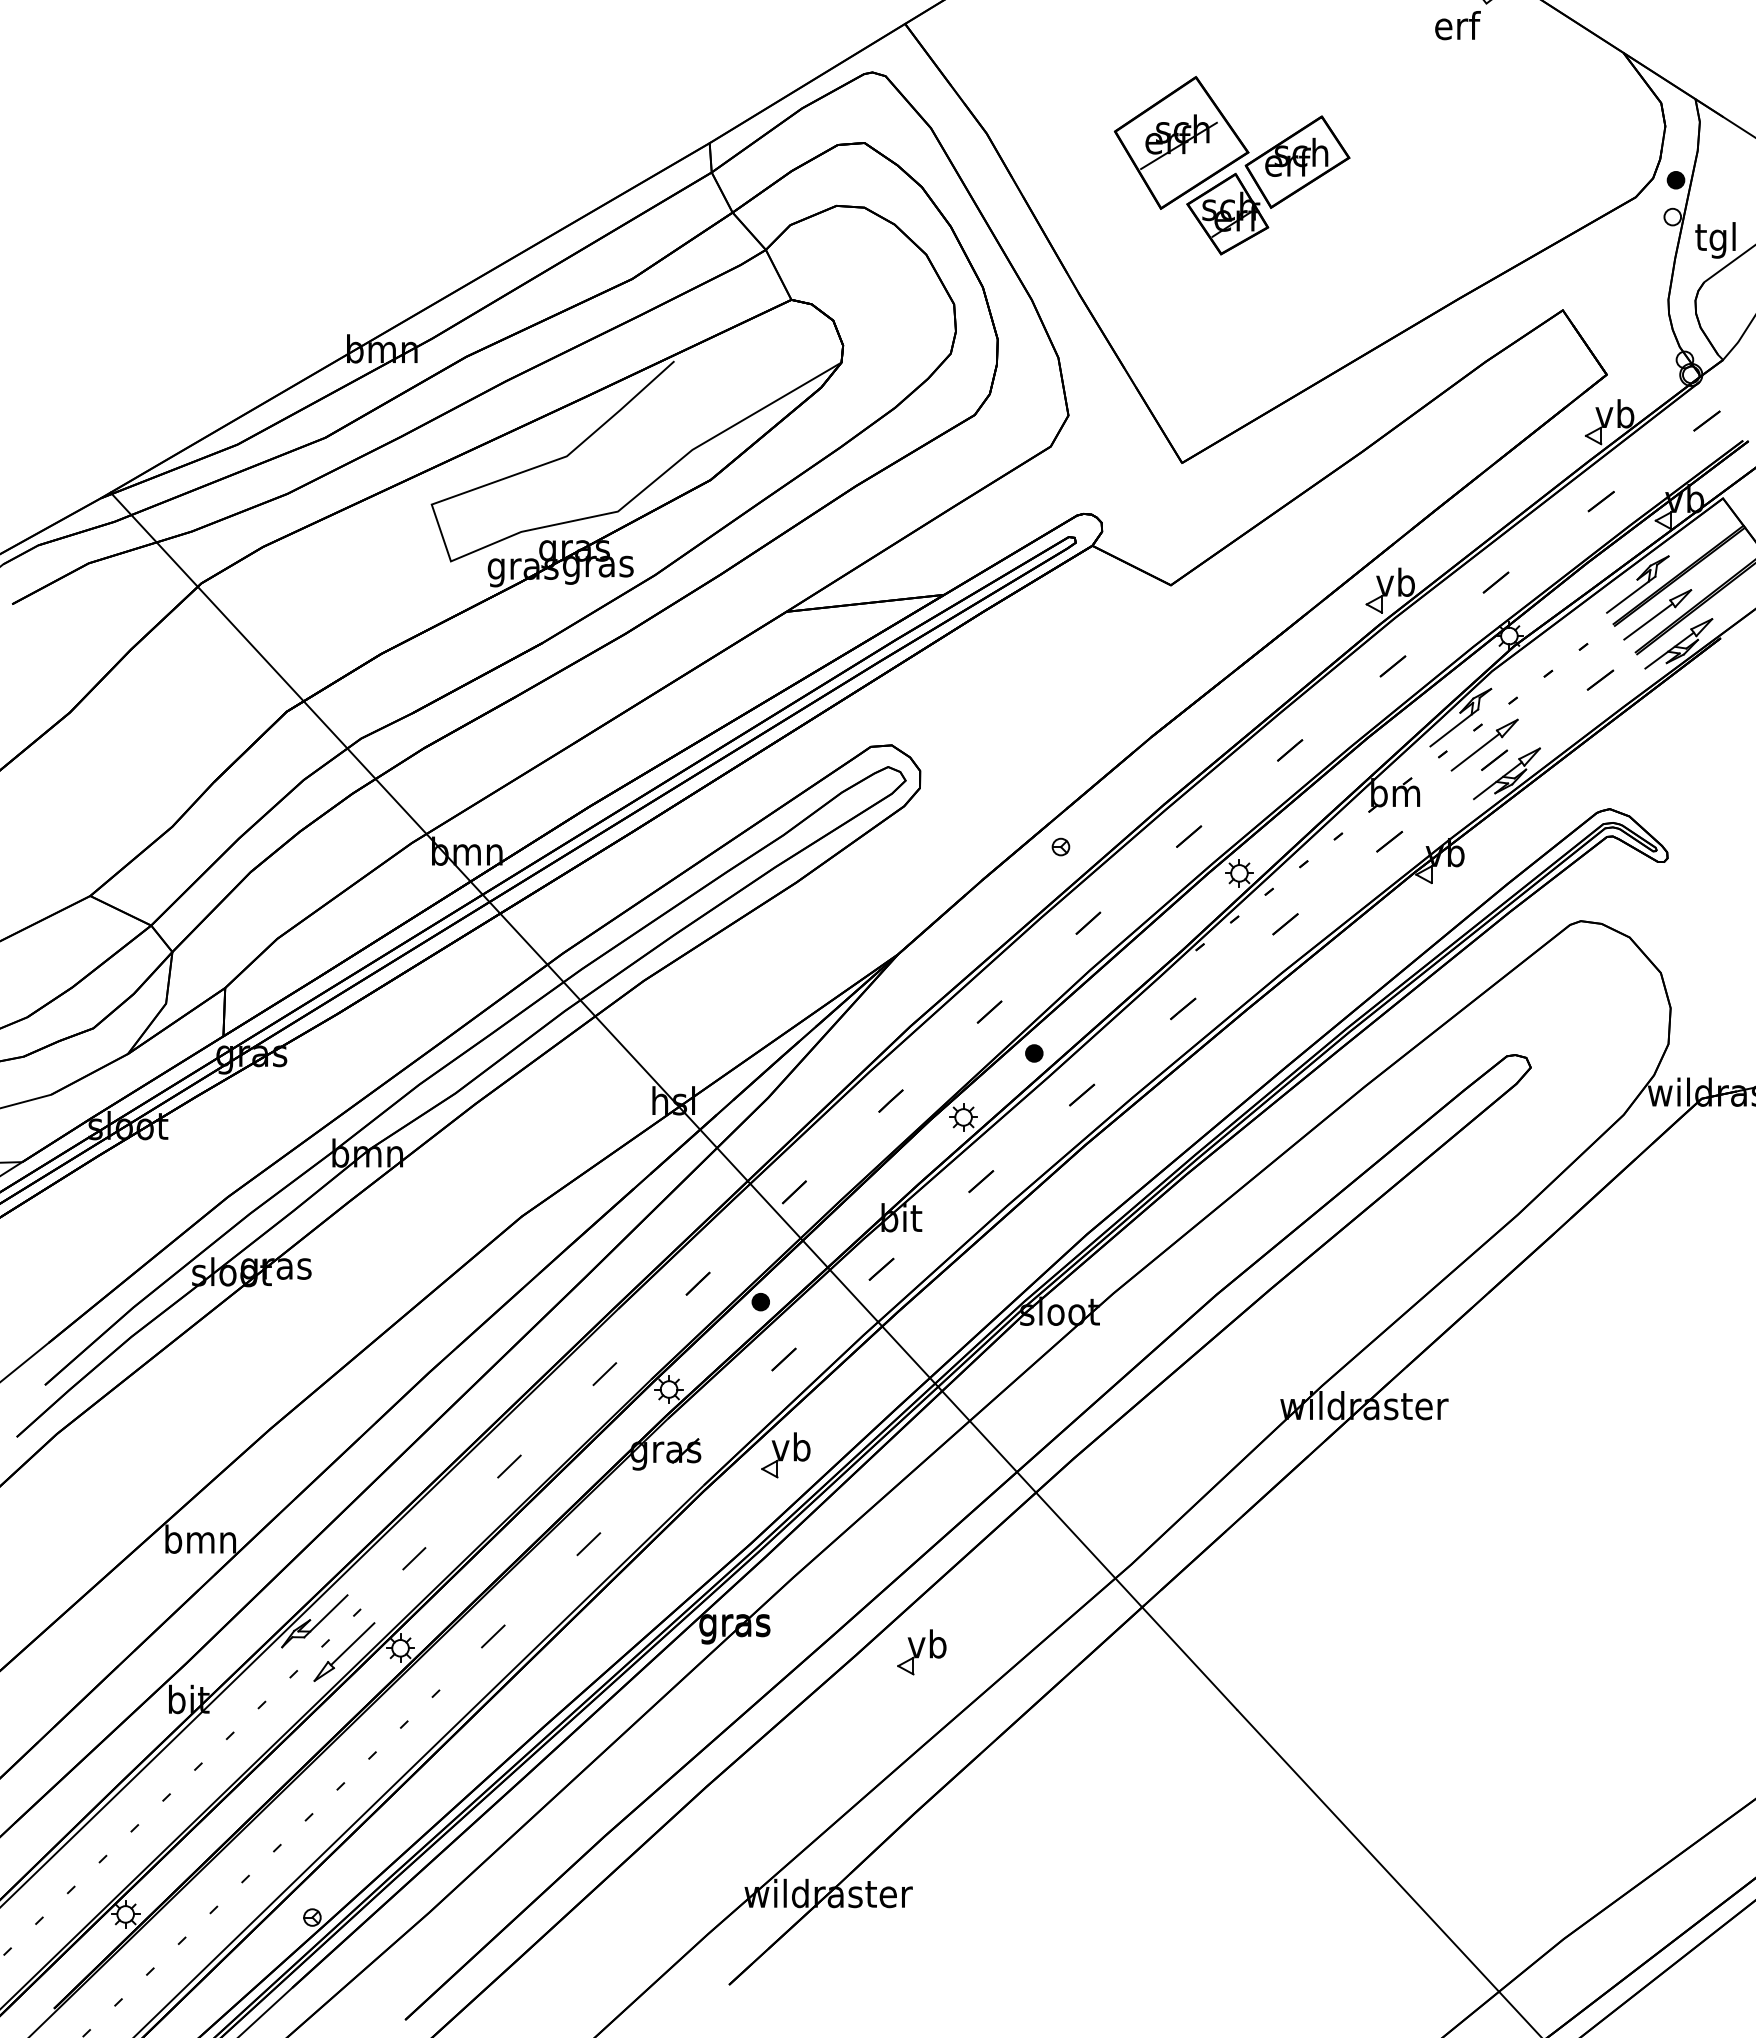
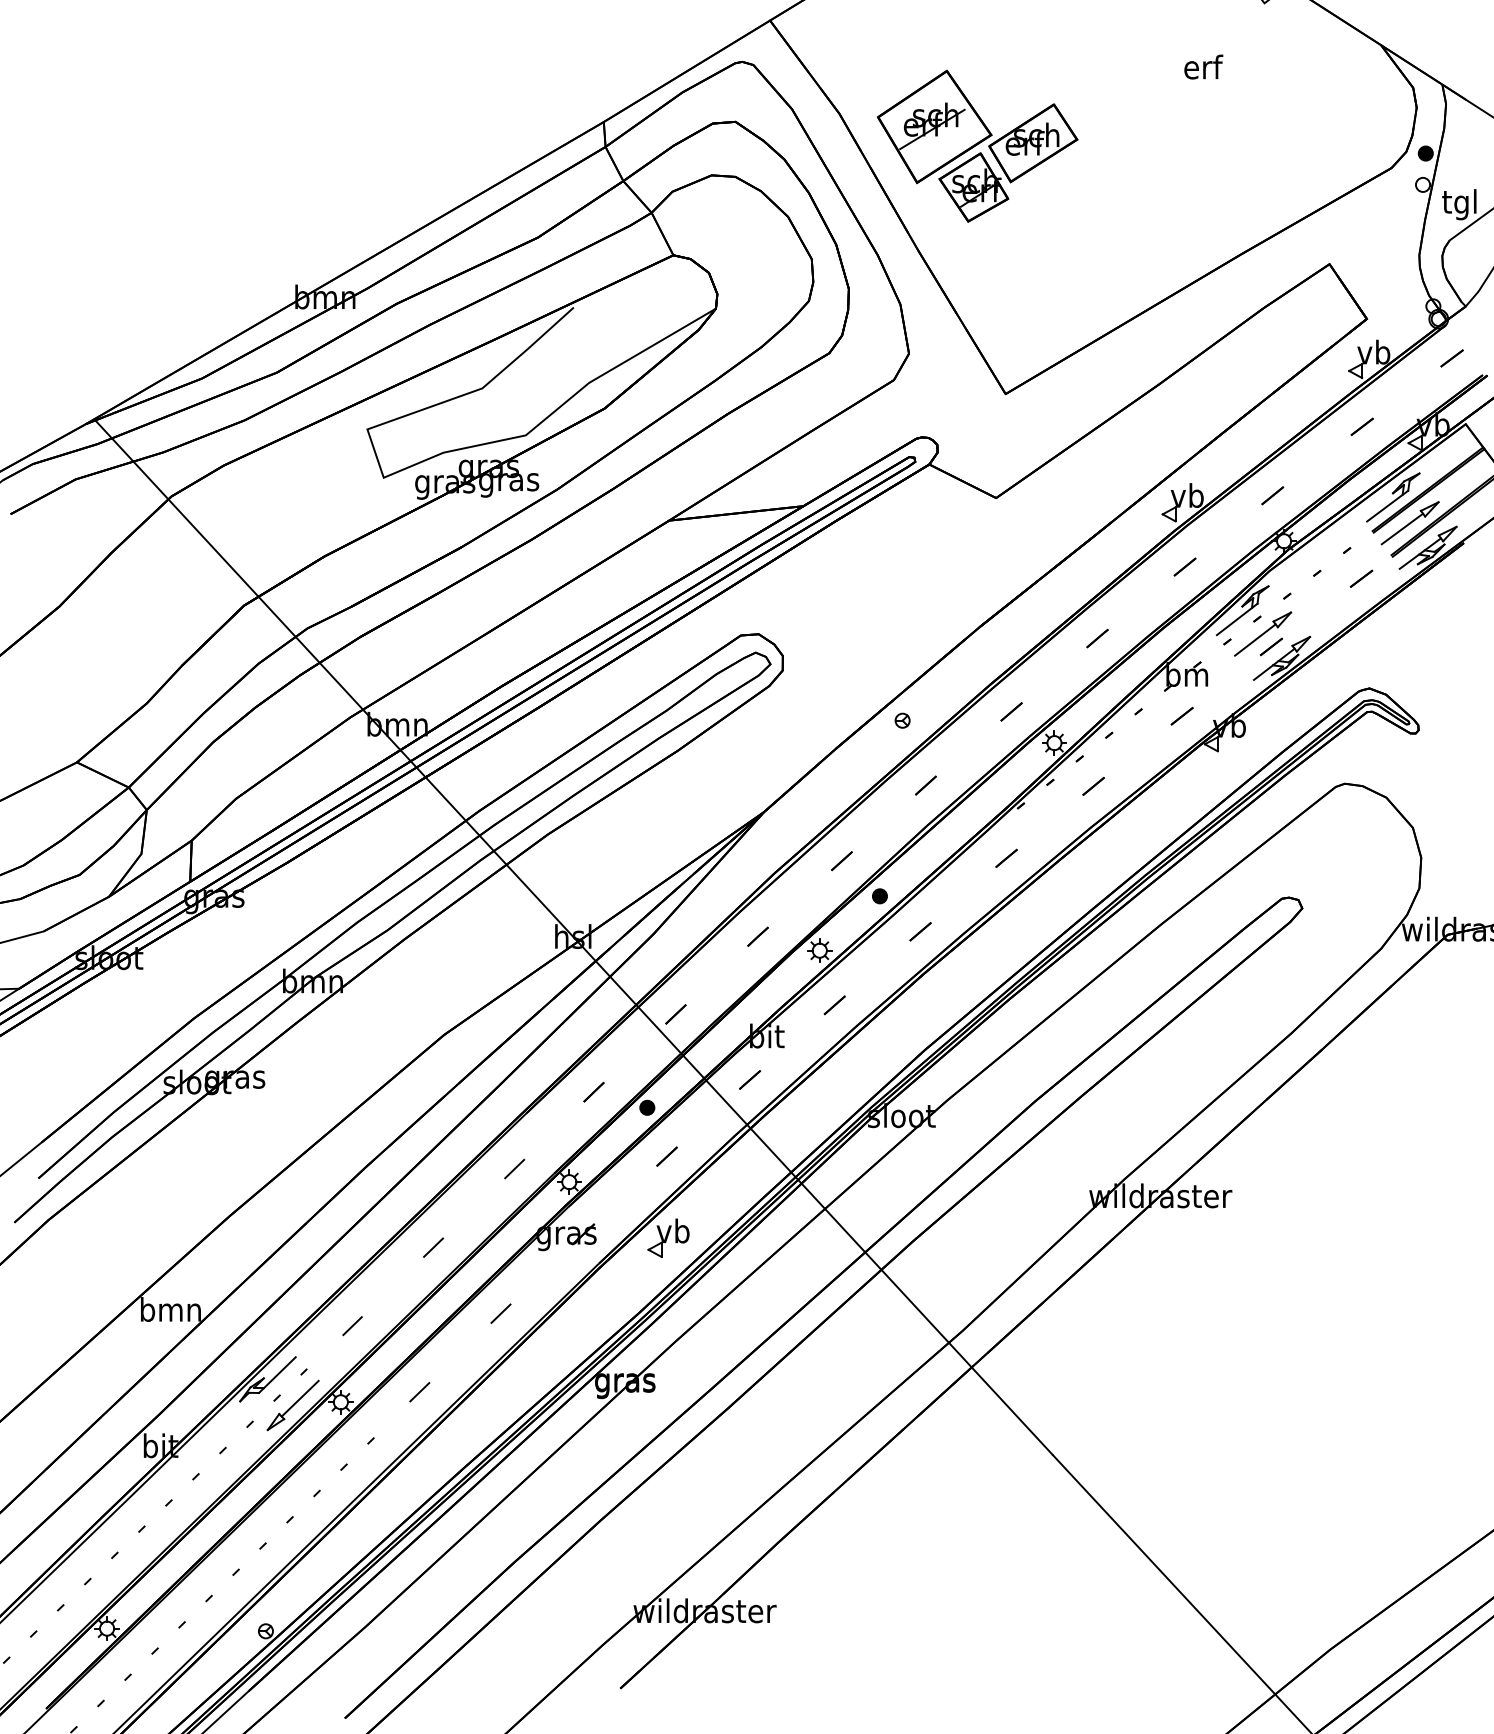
text: (1457, 25) -> (1203, 67), moved
part: (1231, 165) -> (977, 146), moved
part: (921, 1652) -> (784, 1405), removed

